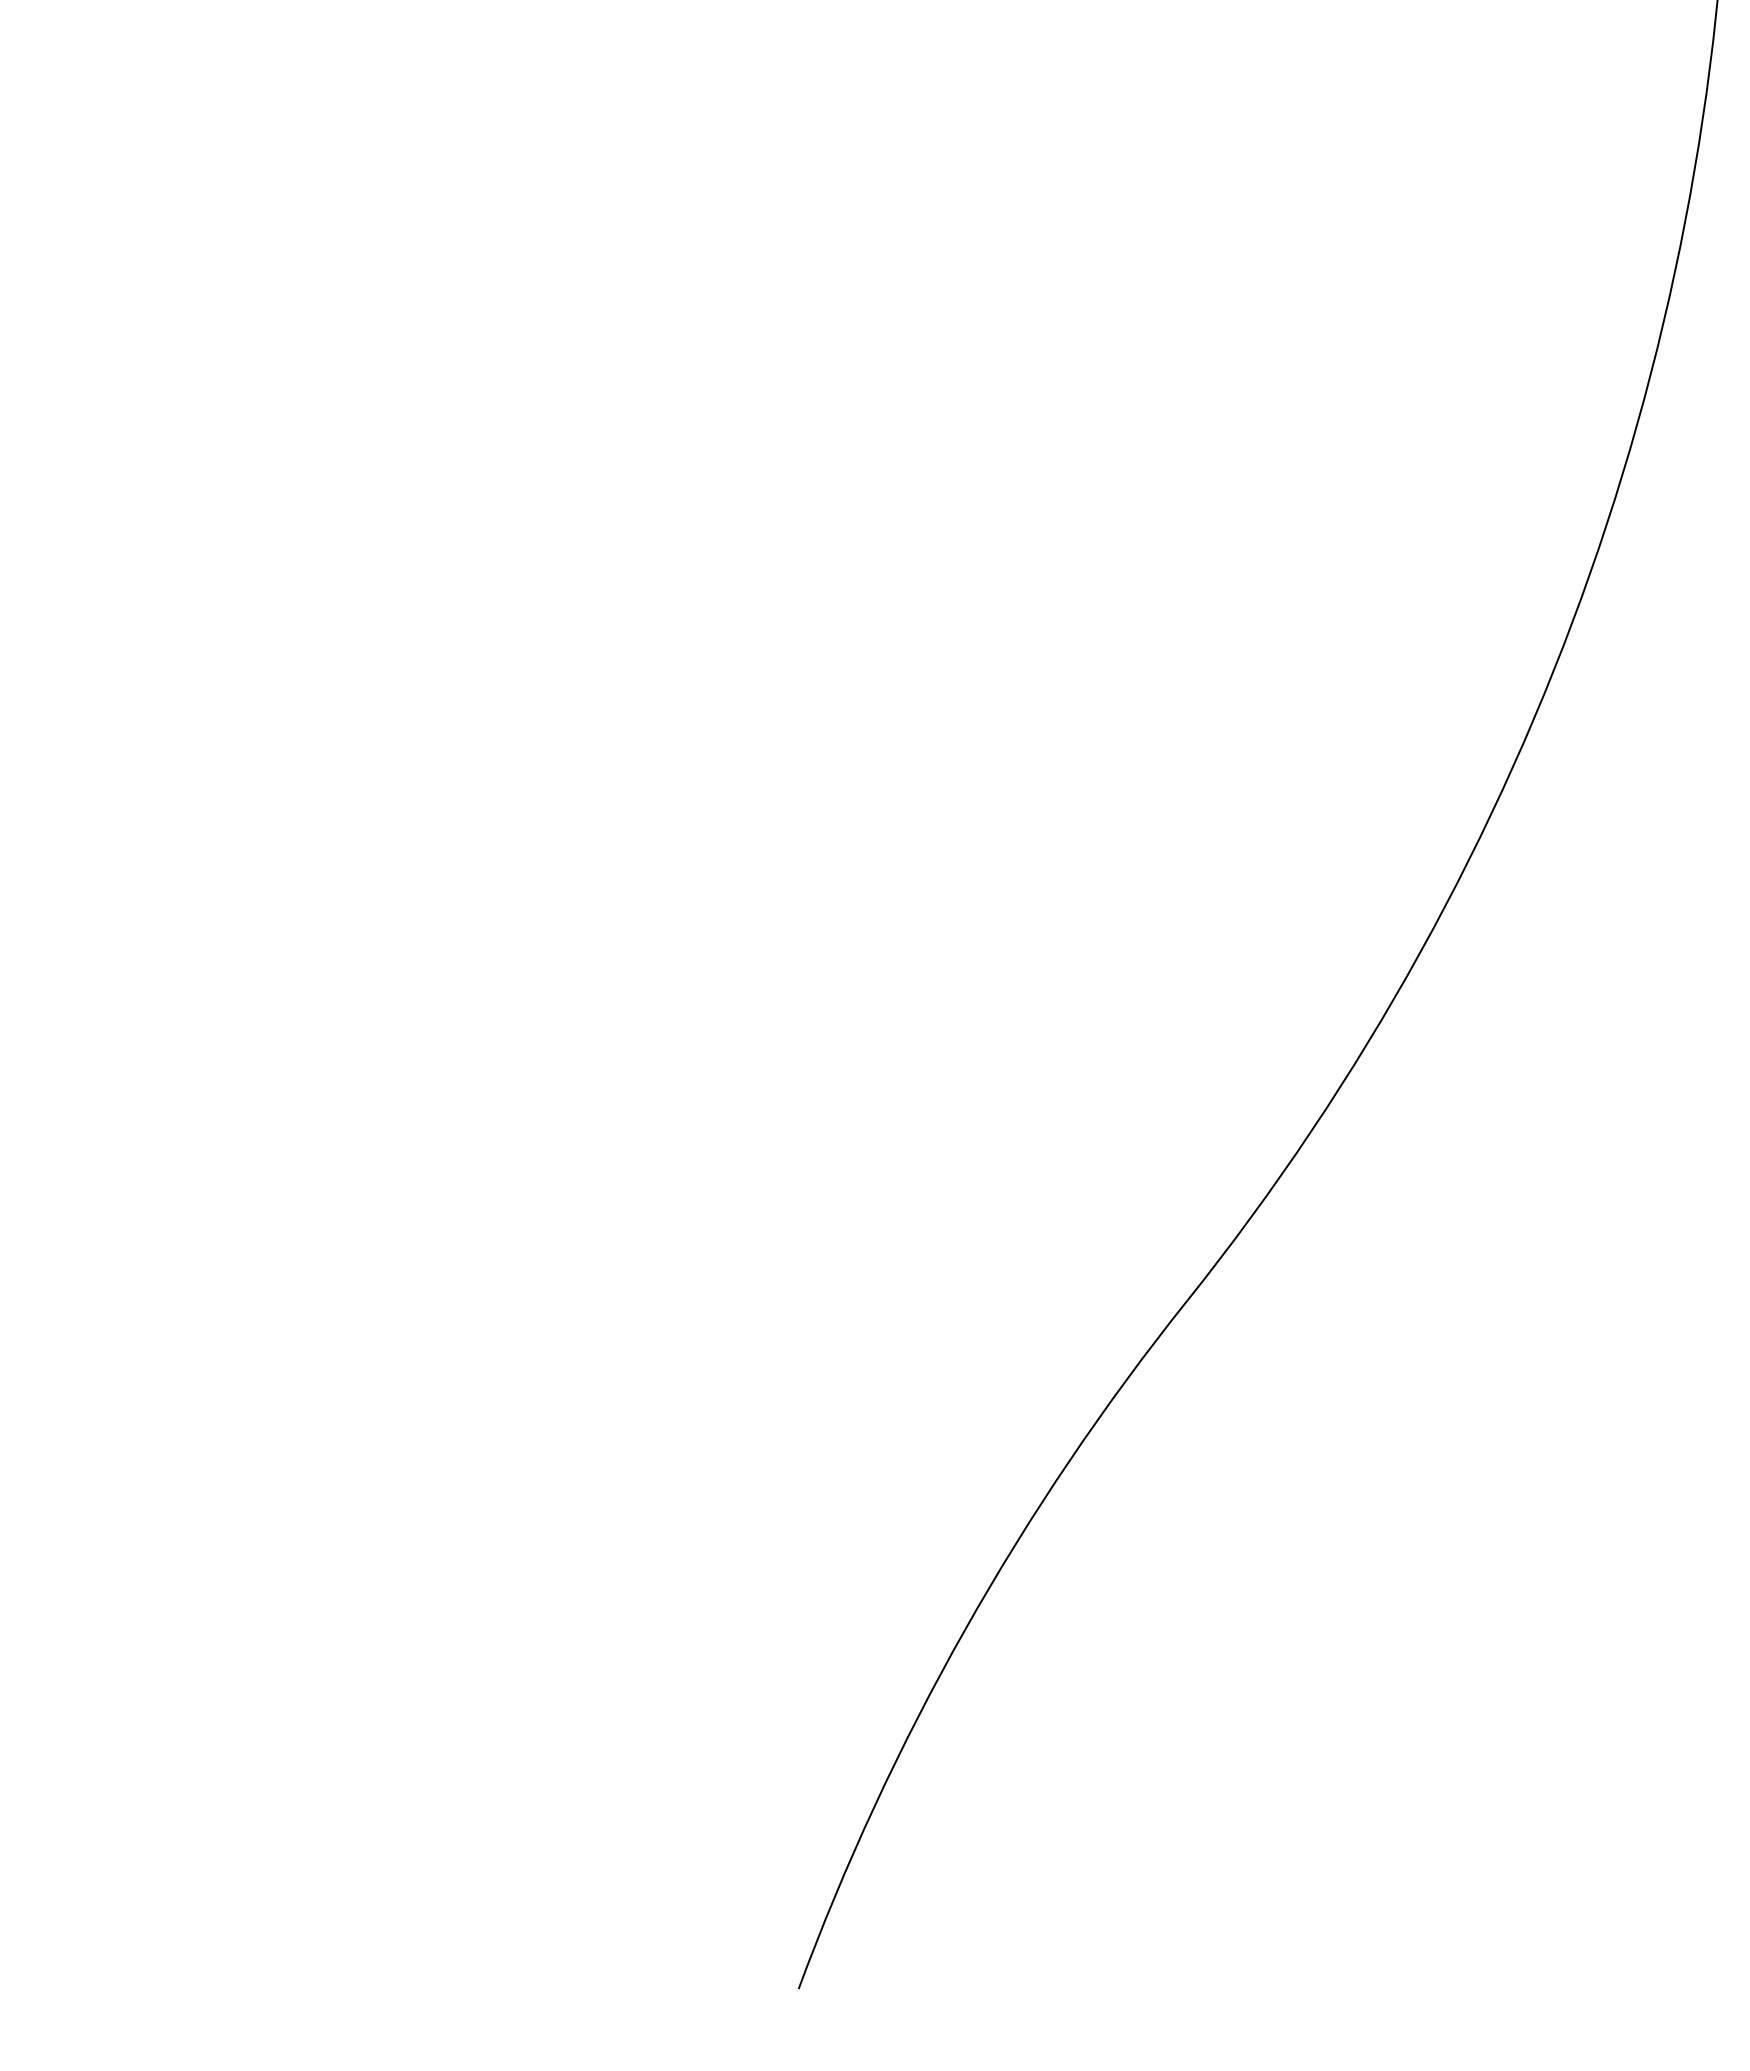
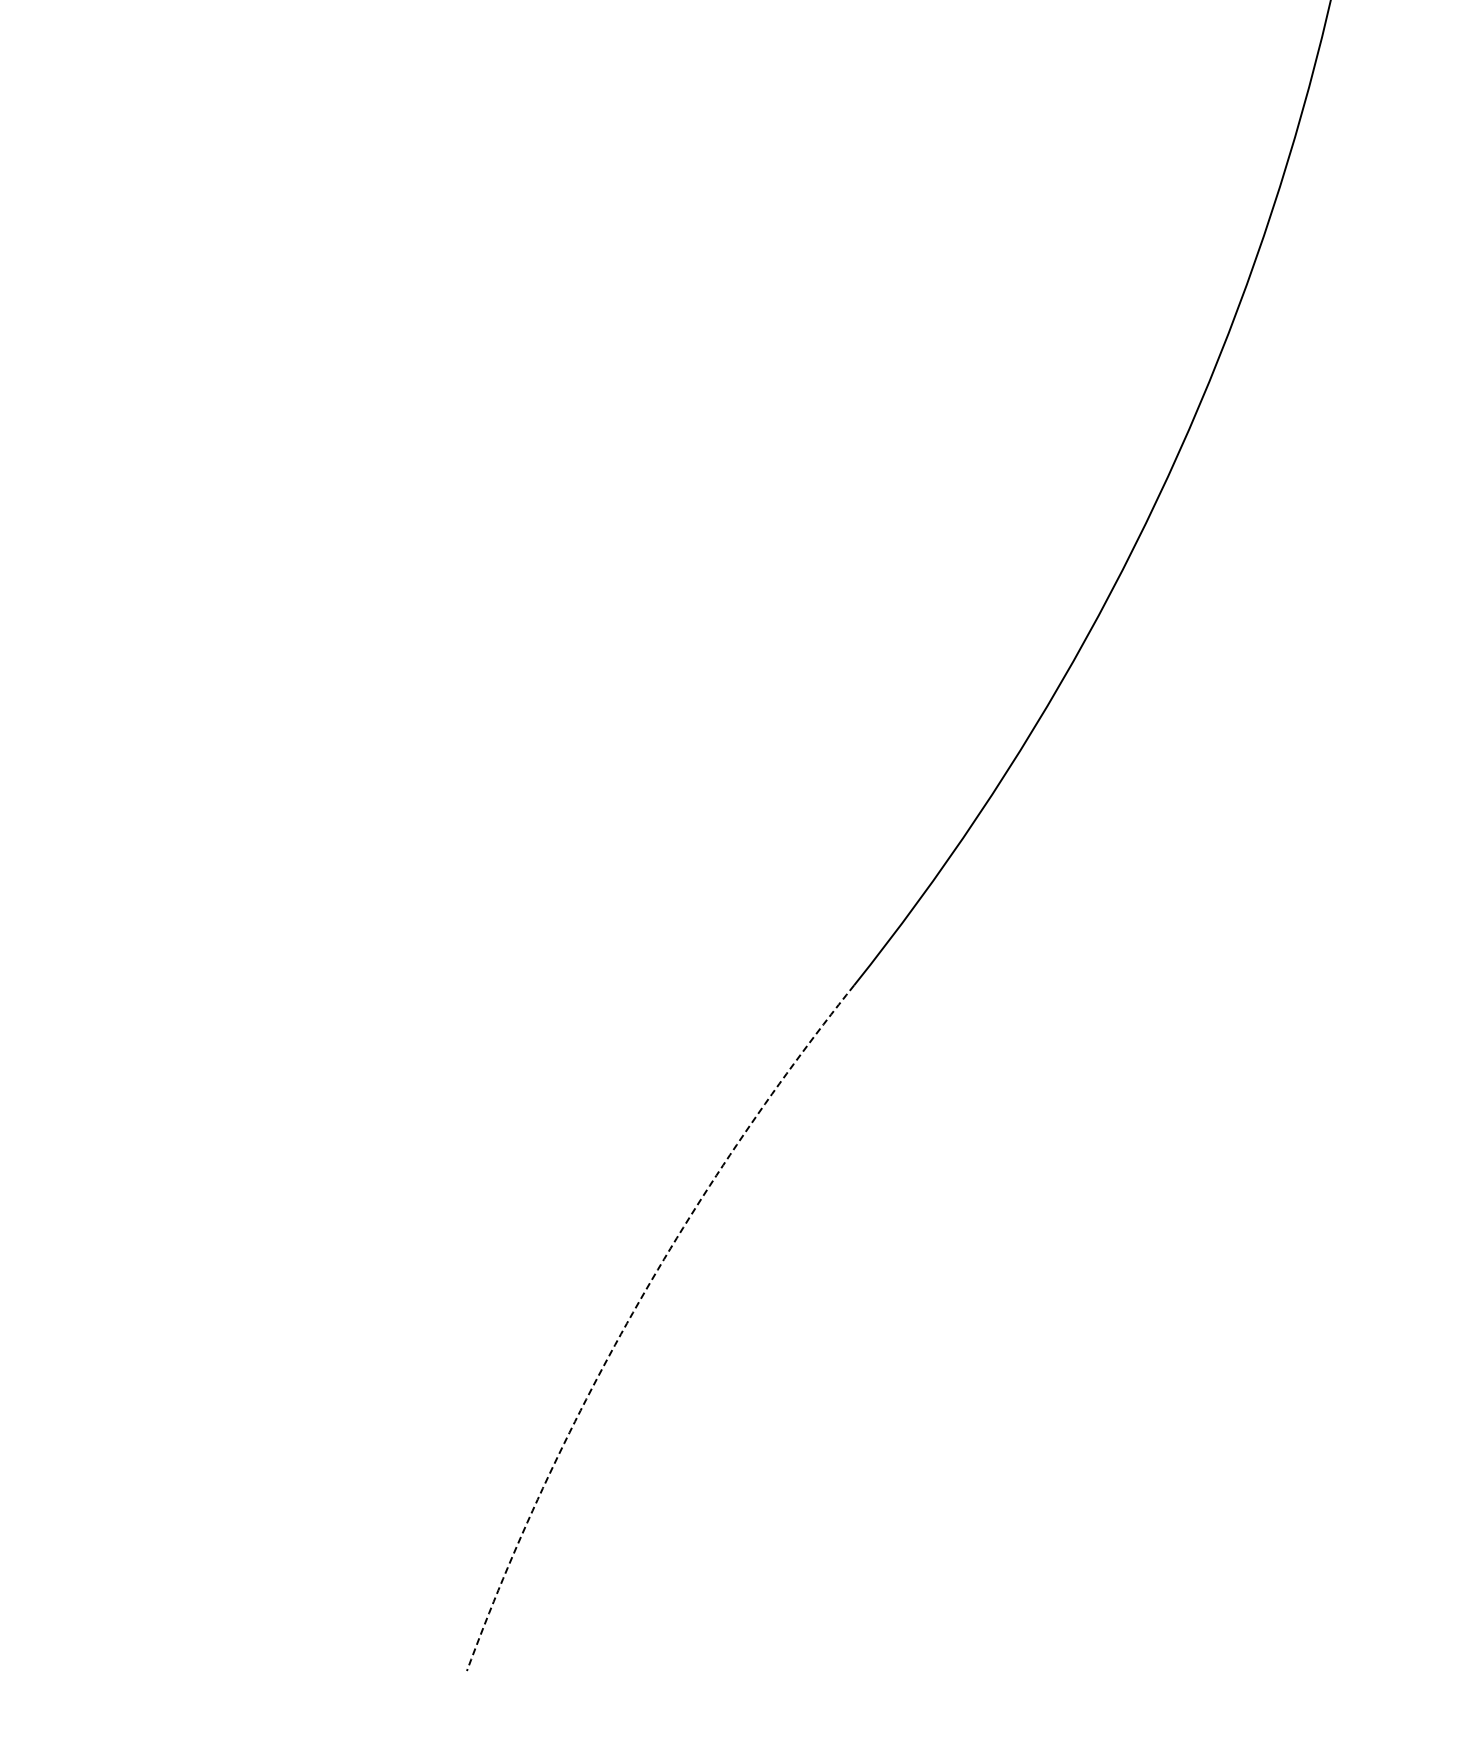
arc: (965, 1629) -> (633, 1312), solid -> dashed

